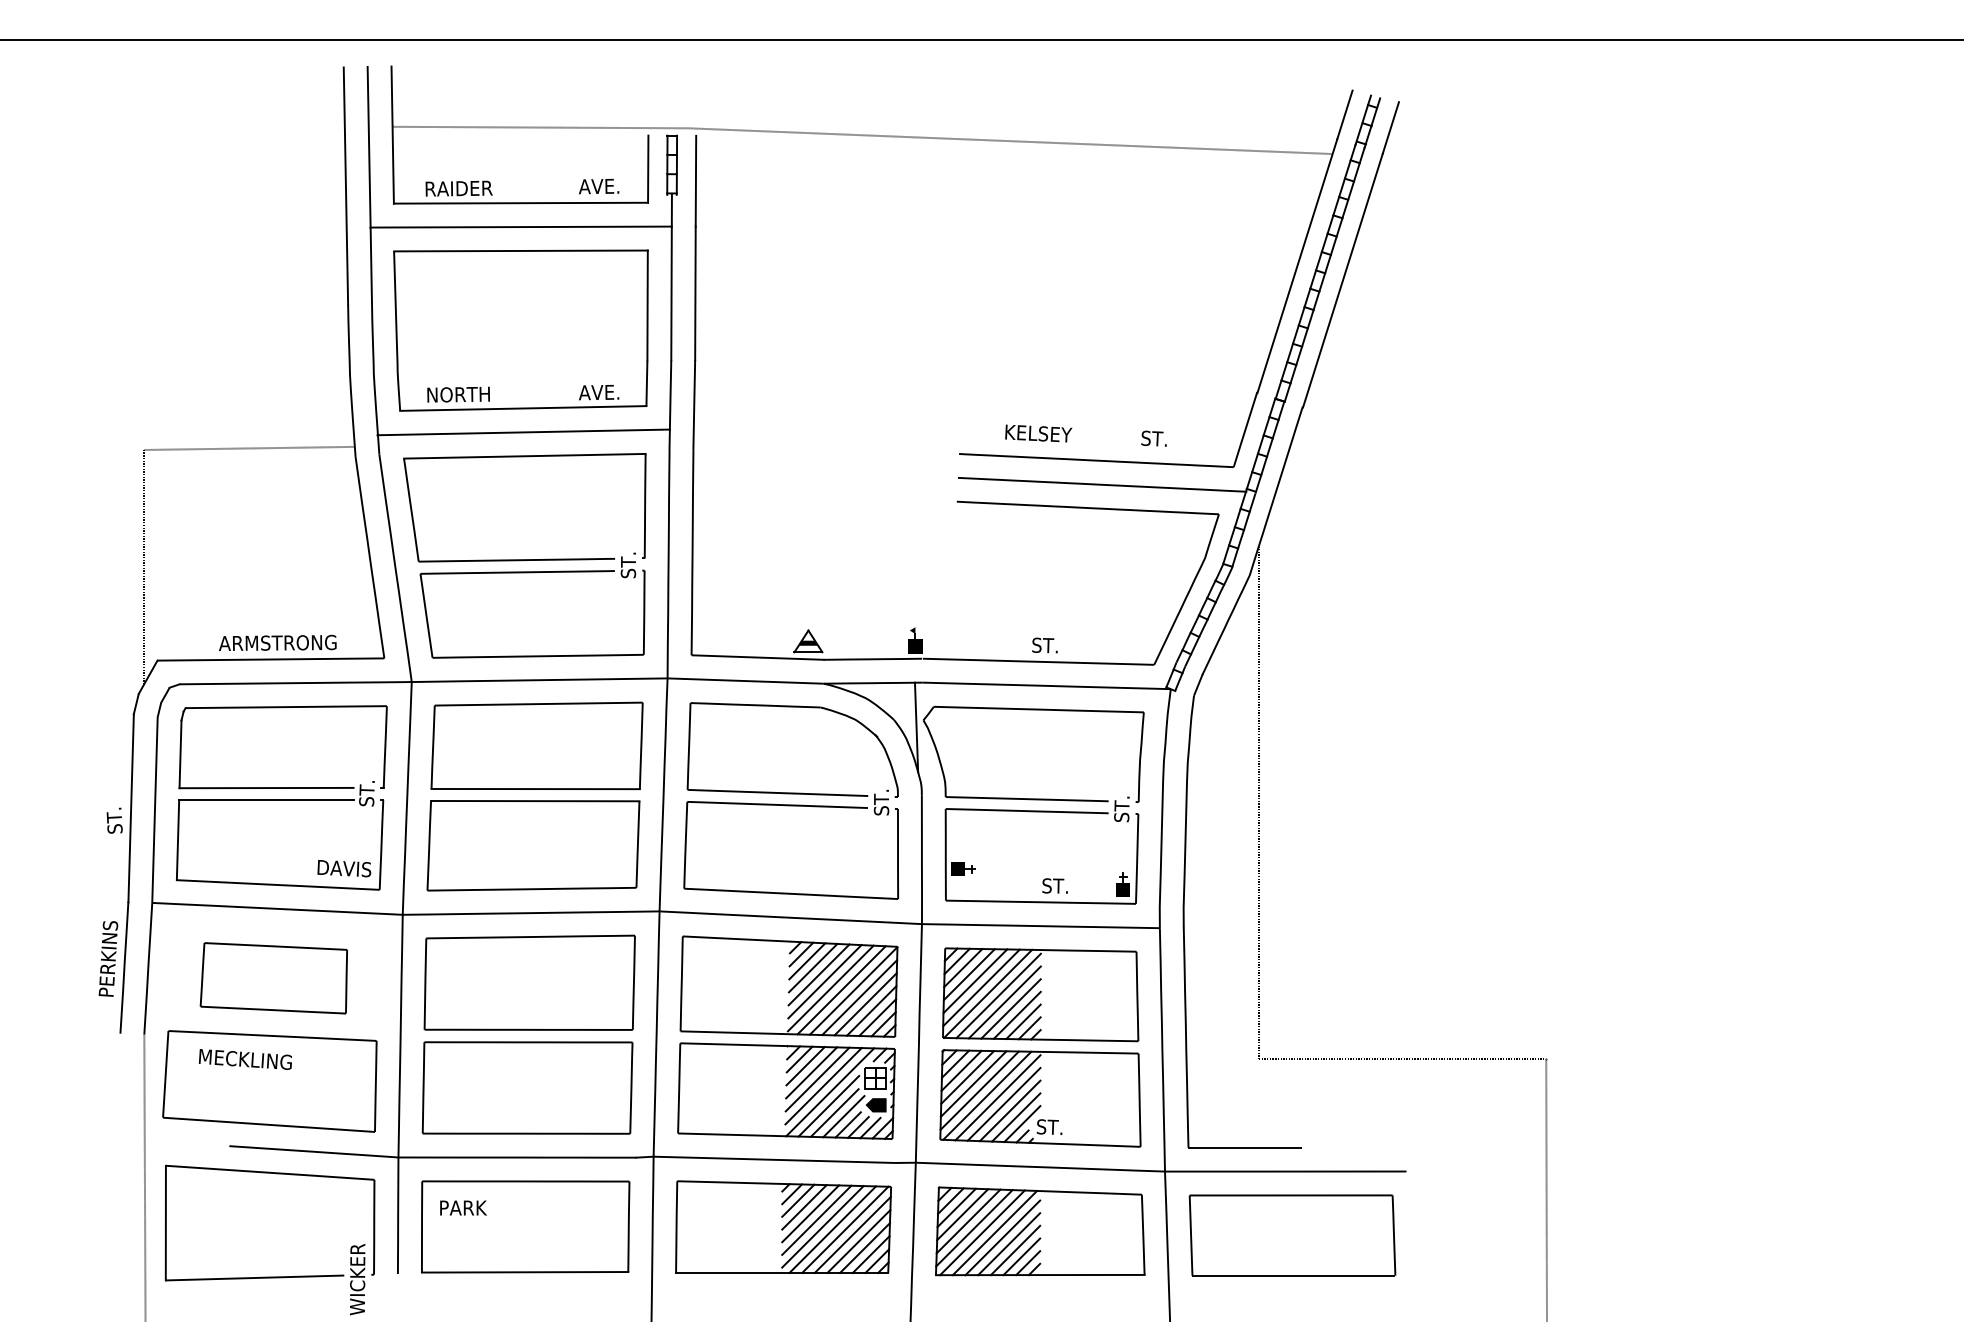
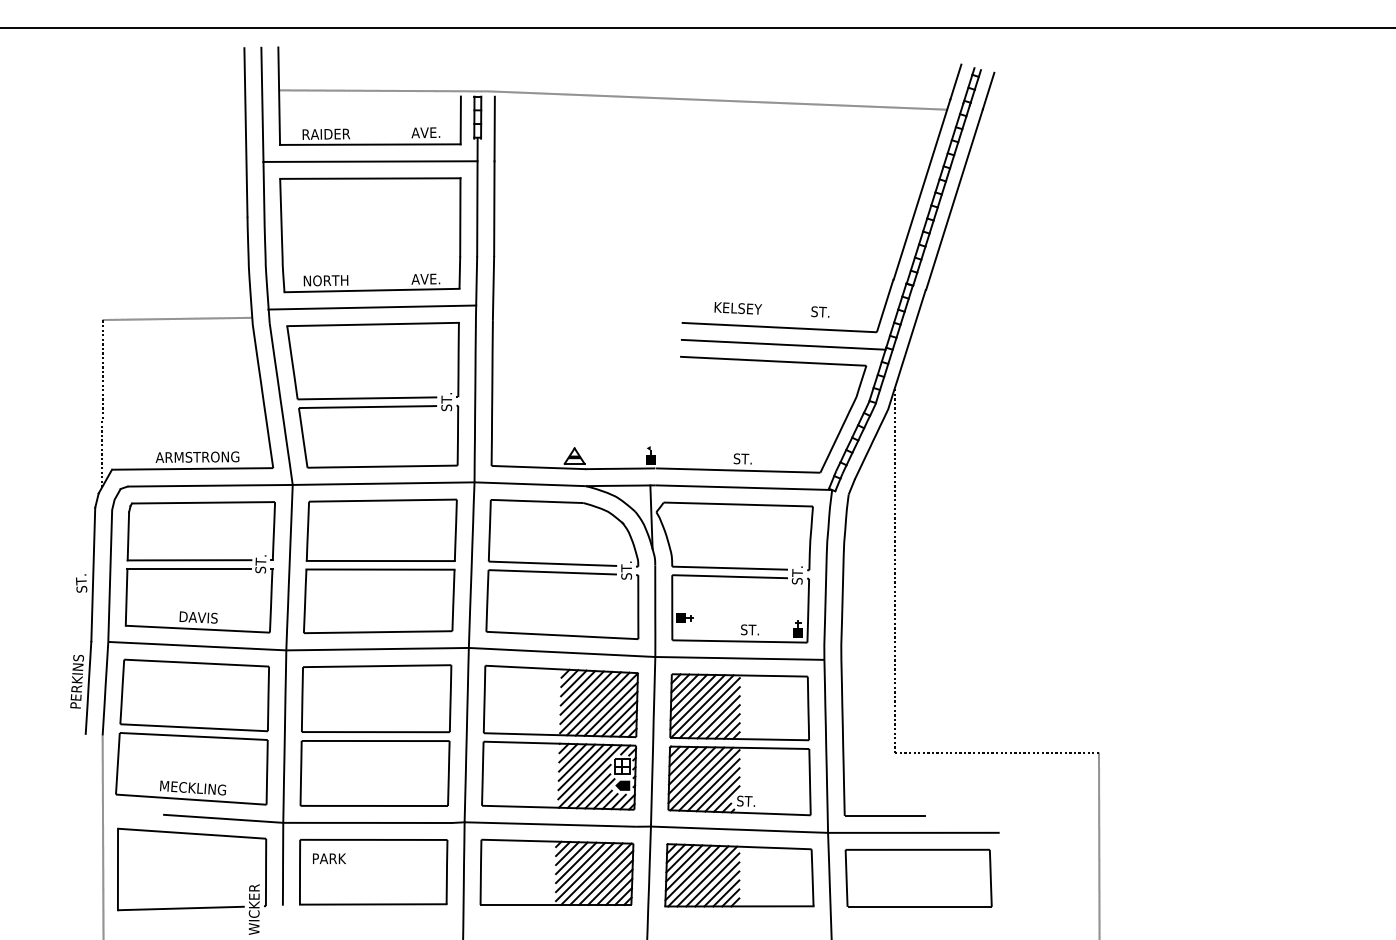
text: (344, 868) -> (198, 617), moved
part: (273, 978) -> (194, 695), size x1.43
text: (244, 1059) -> (192, 788), moved

